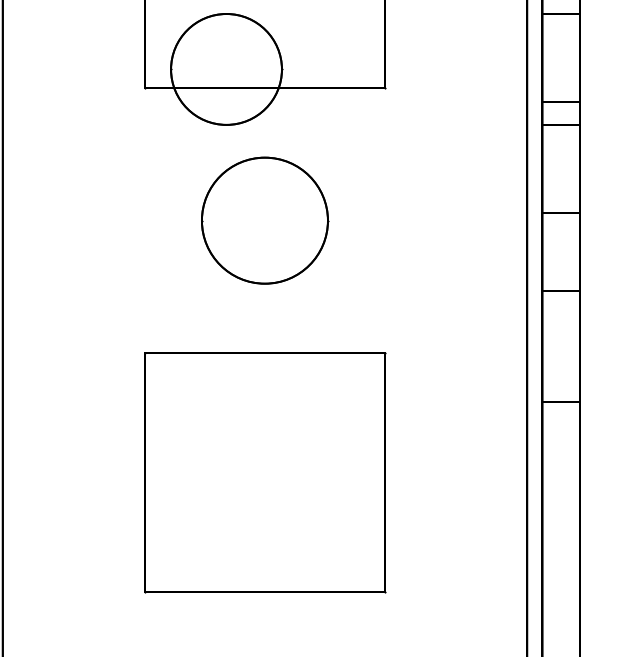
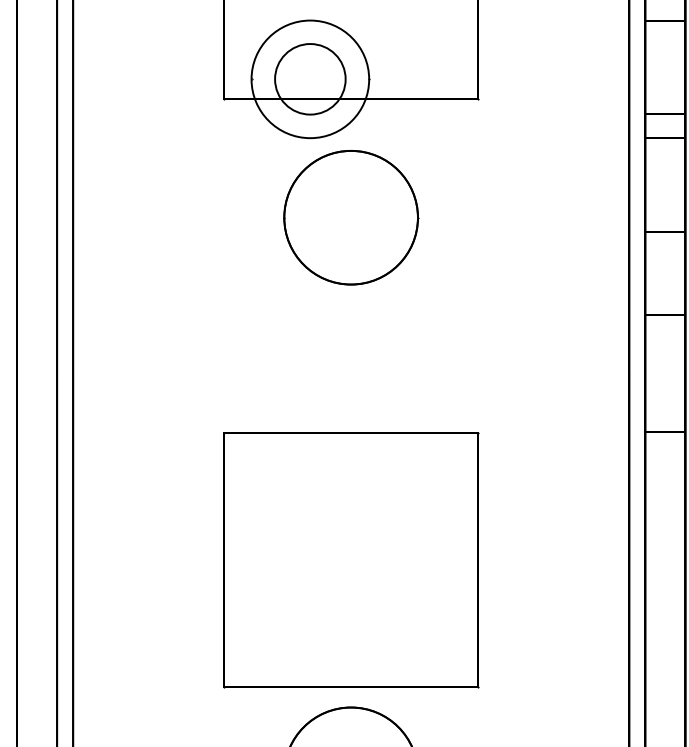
circle: (226, 69) -> (310, 79), size x0.6
part: (265, 220) -> (351, 217), moved
part: (265, 473) -> (351, 560), moved

